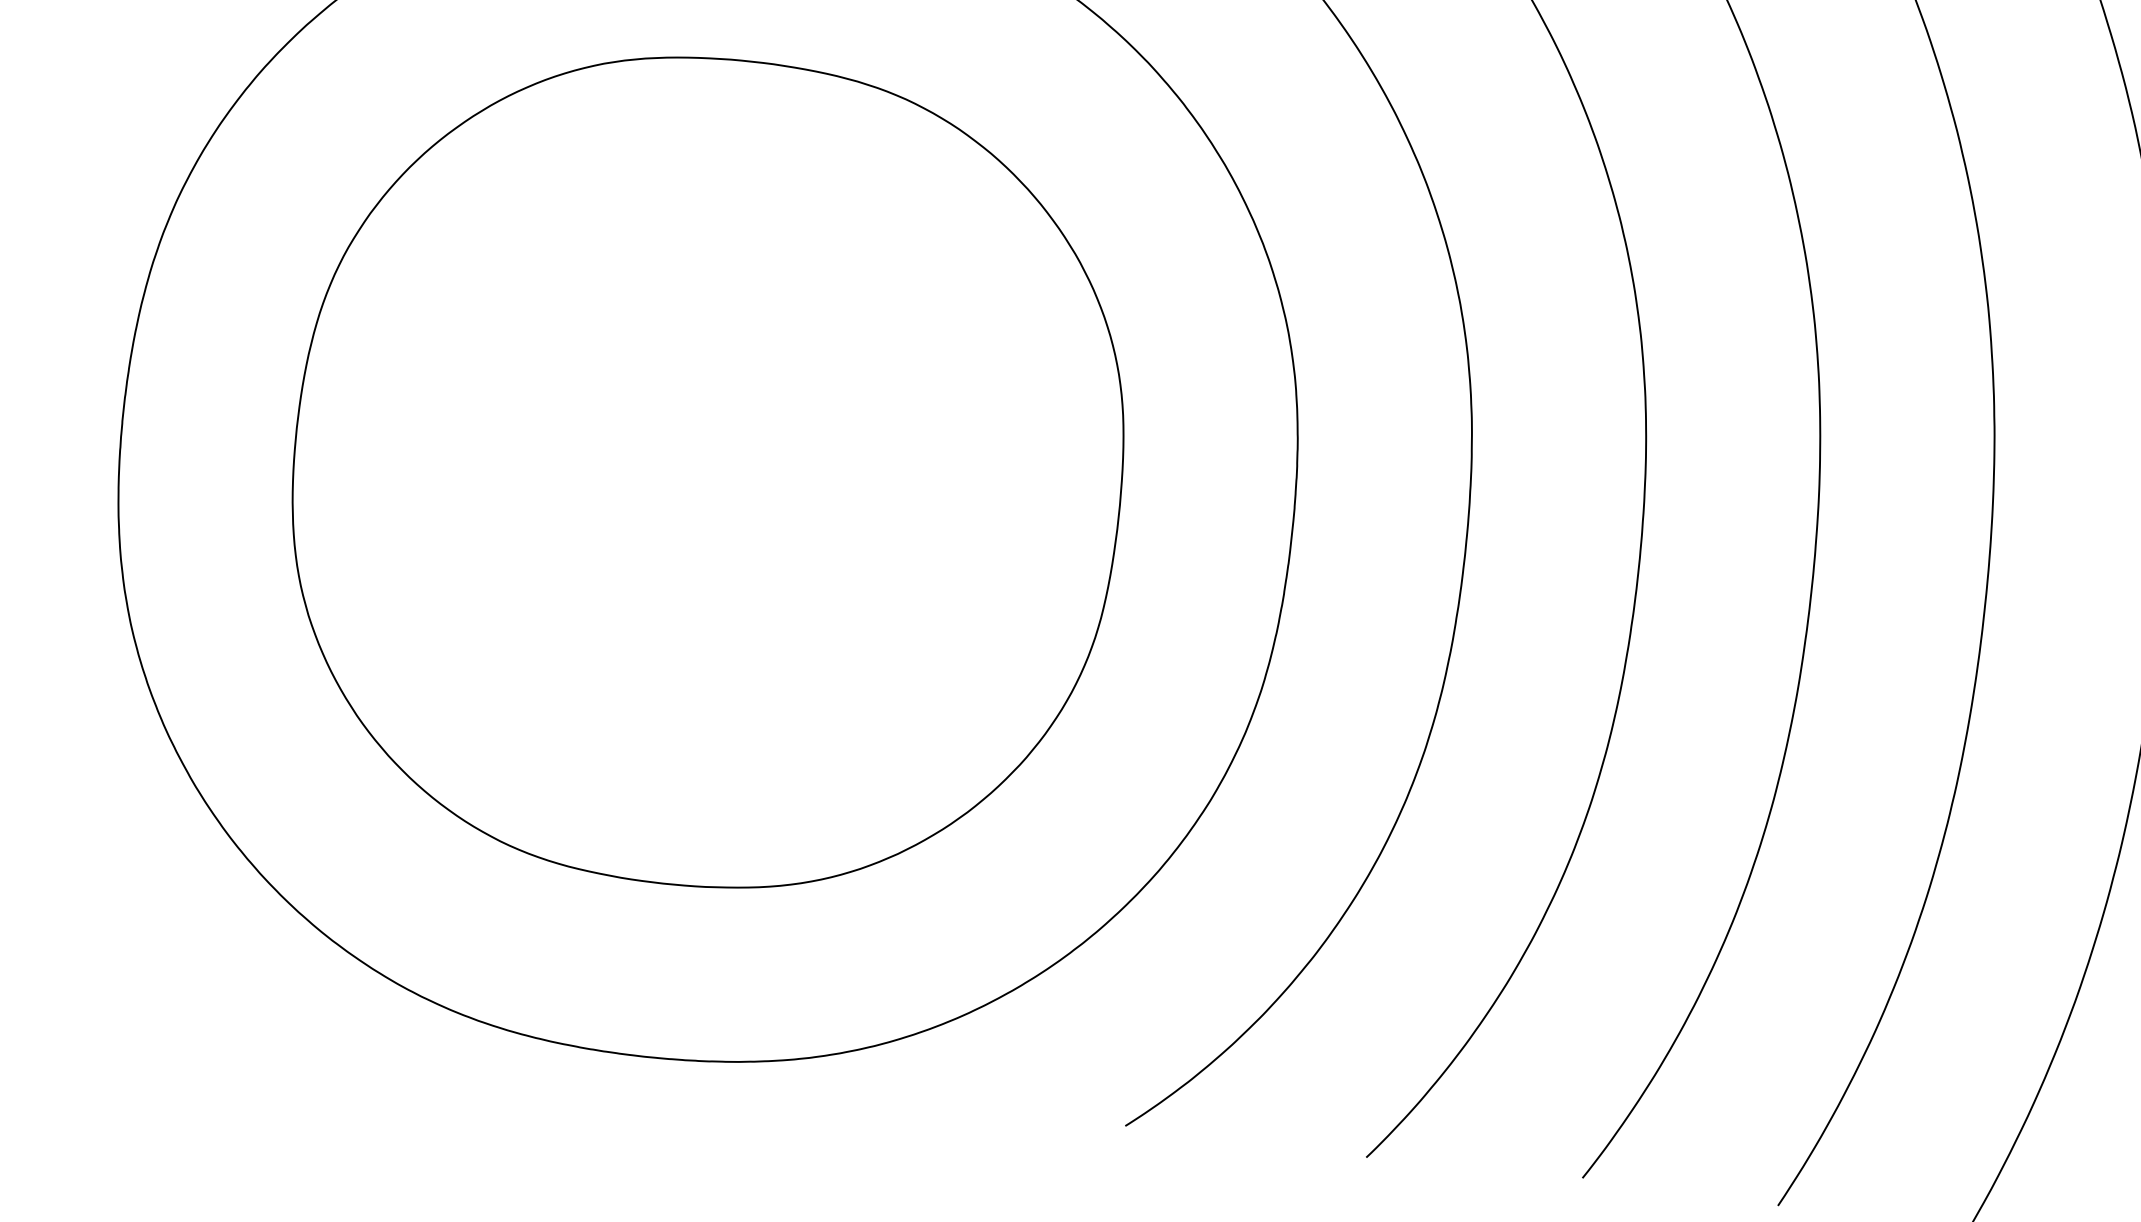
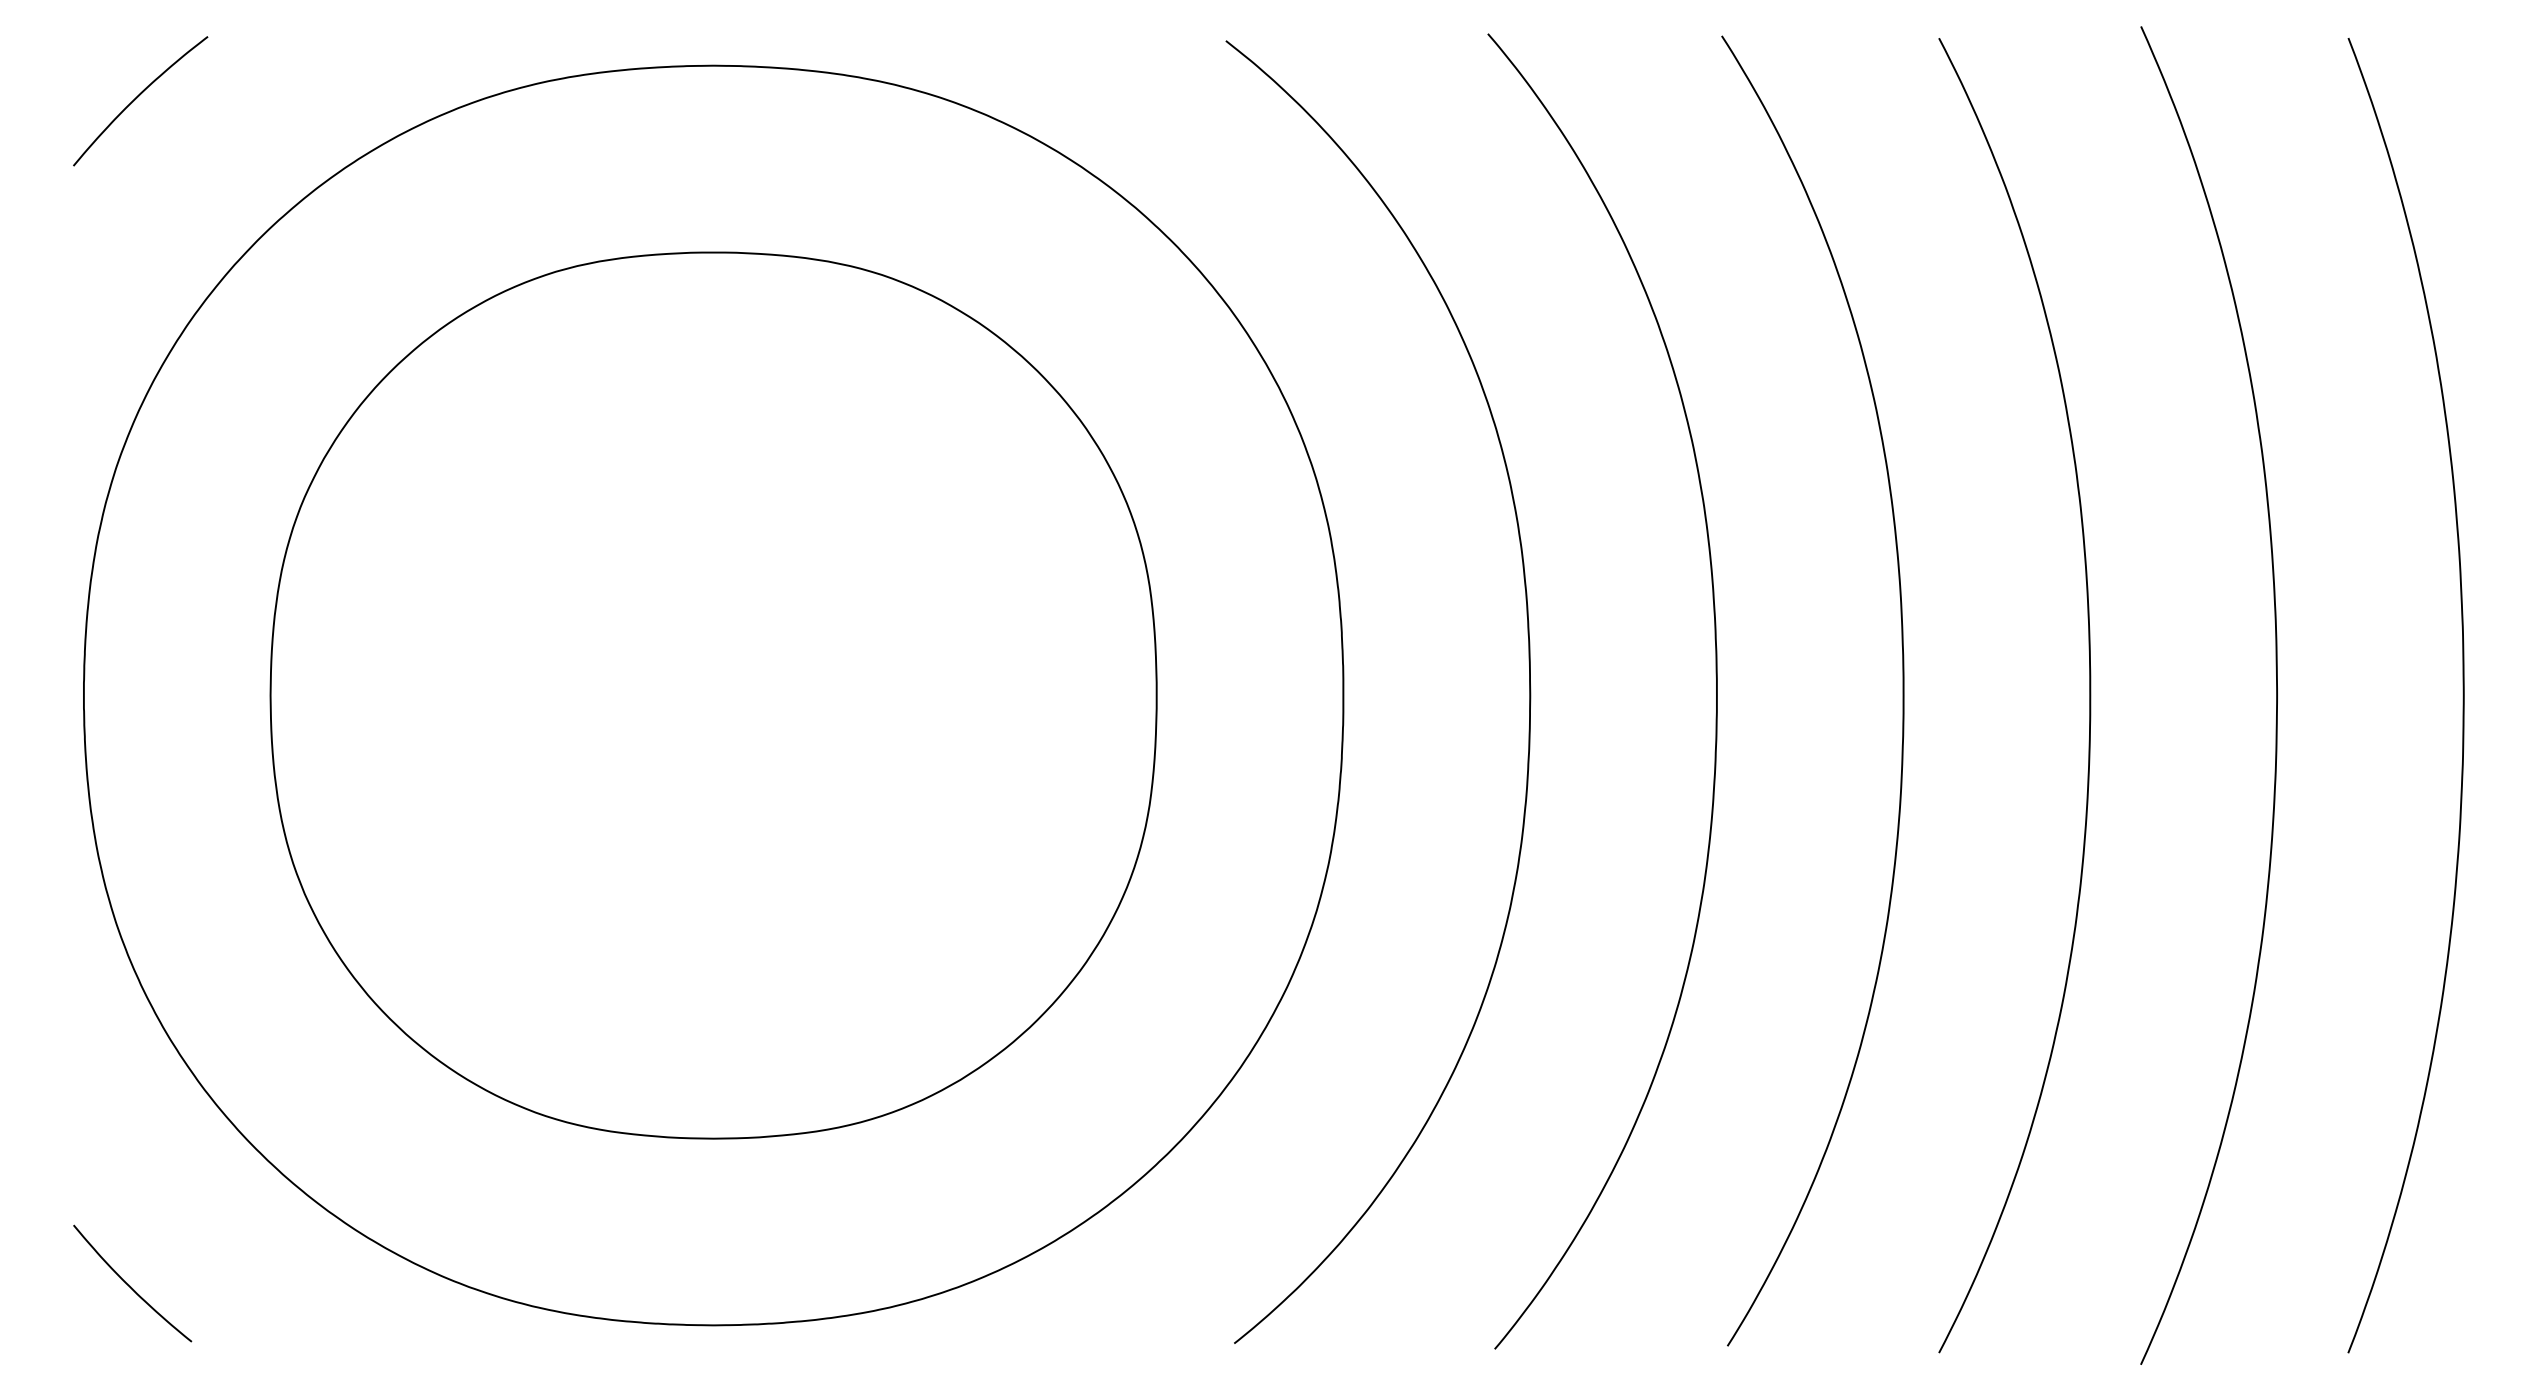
curve: (107, 961) -> (130, 1285), added

